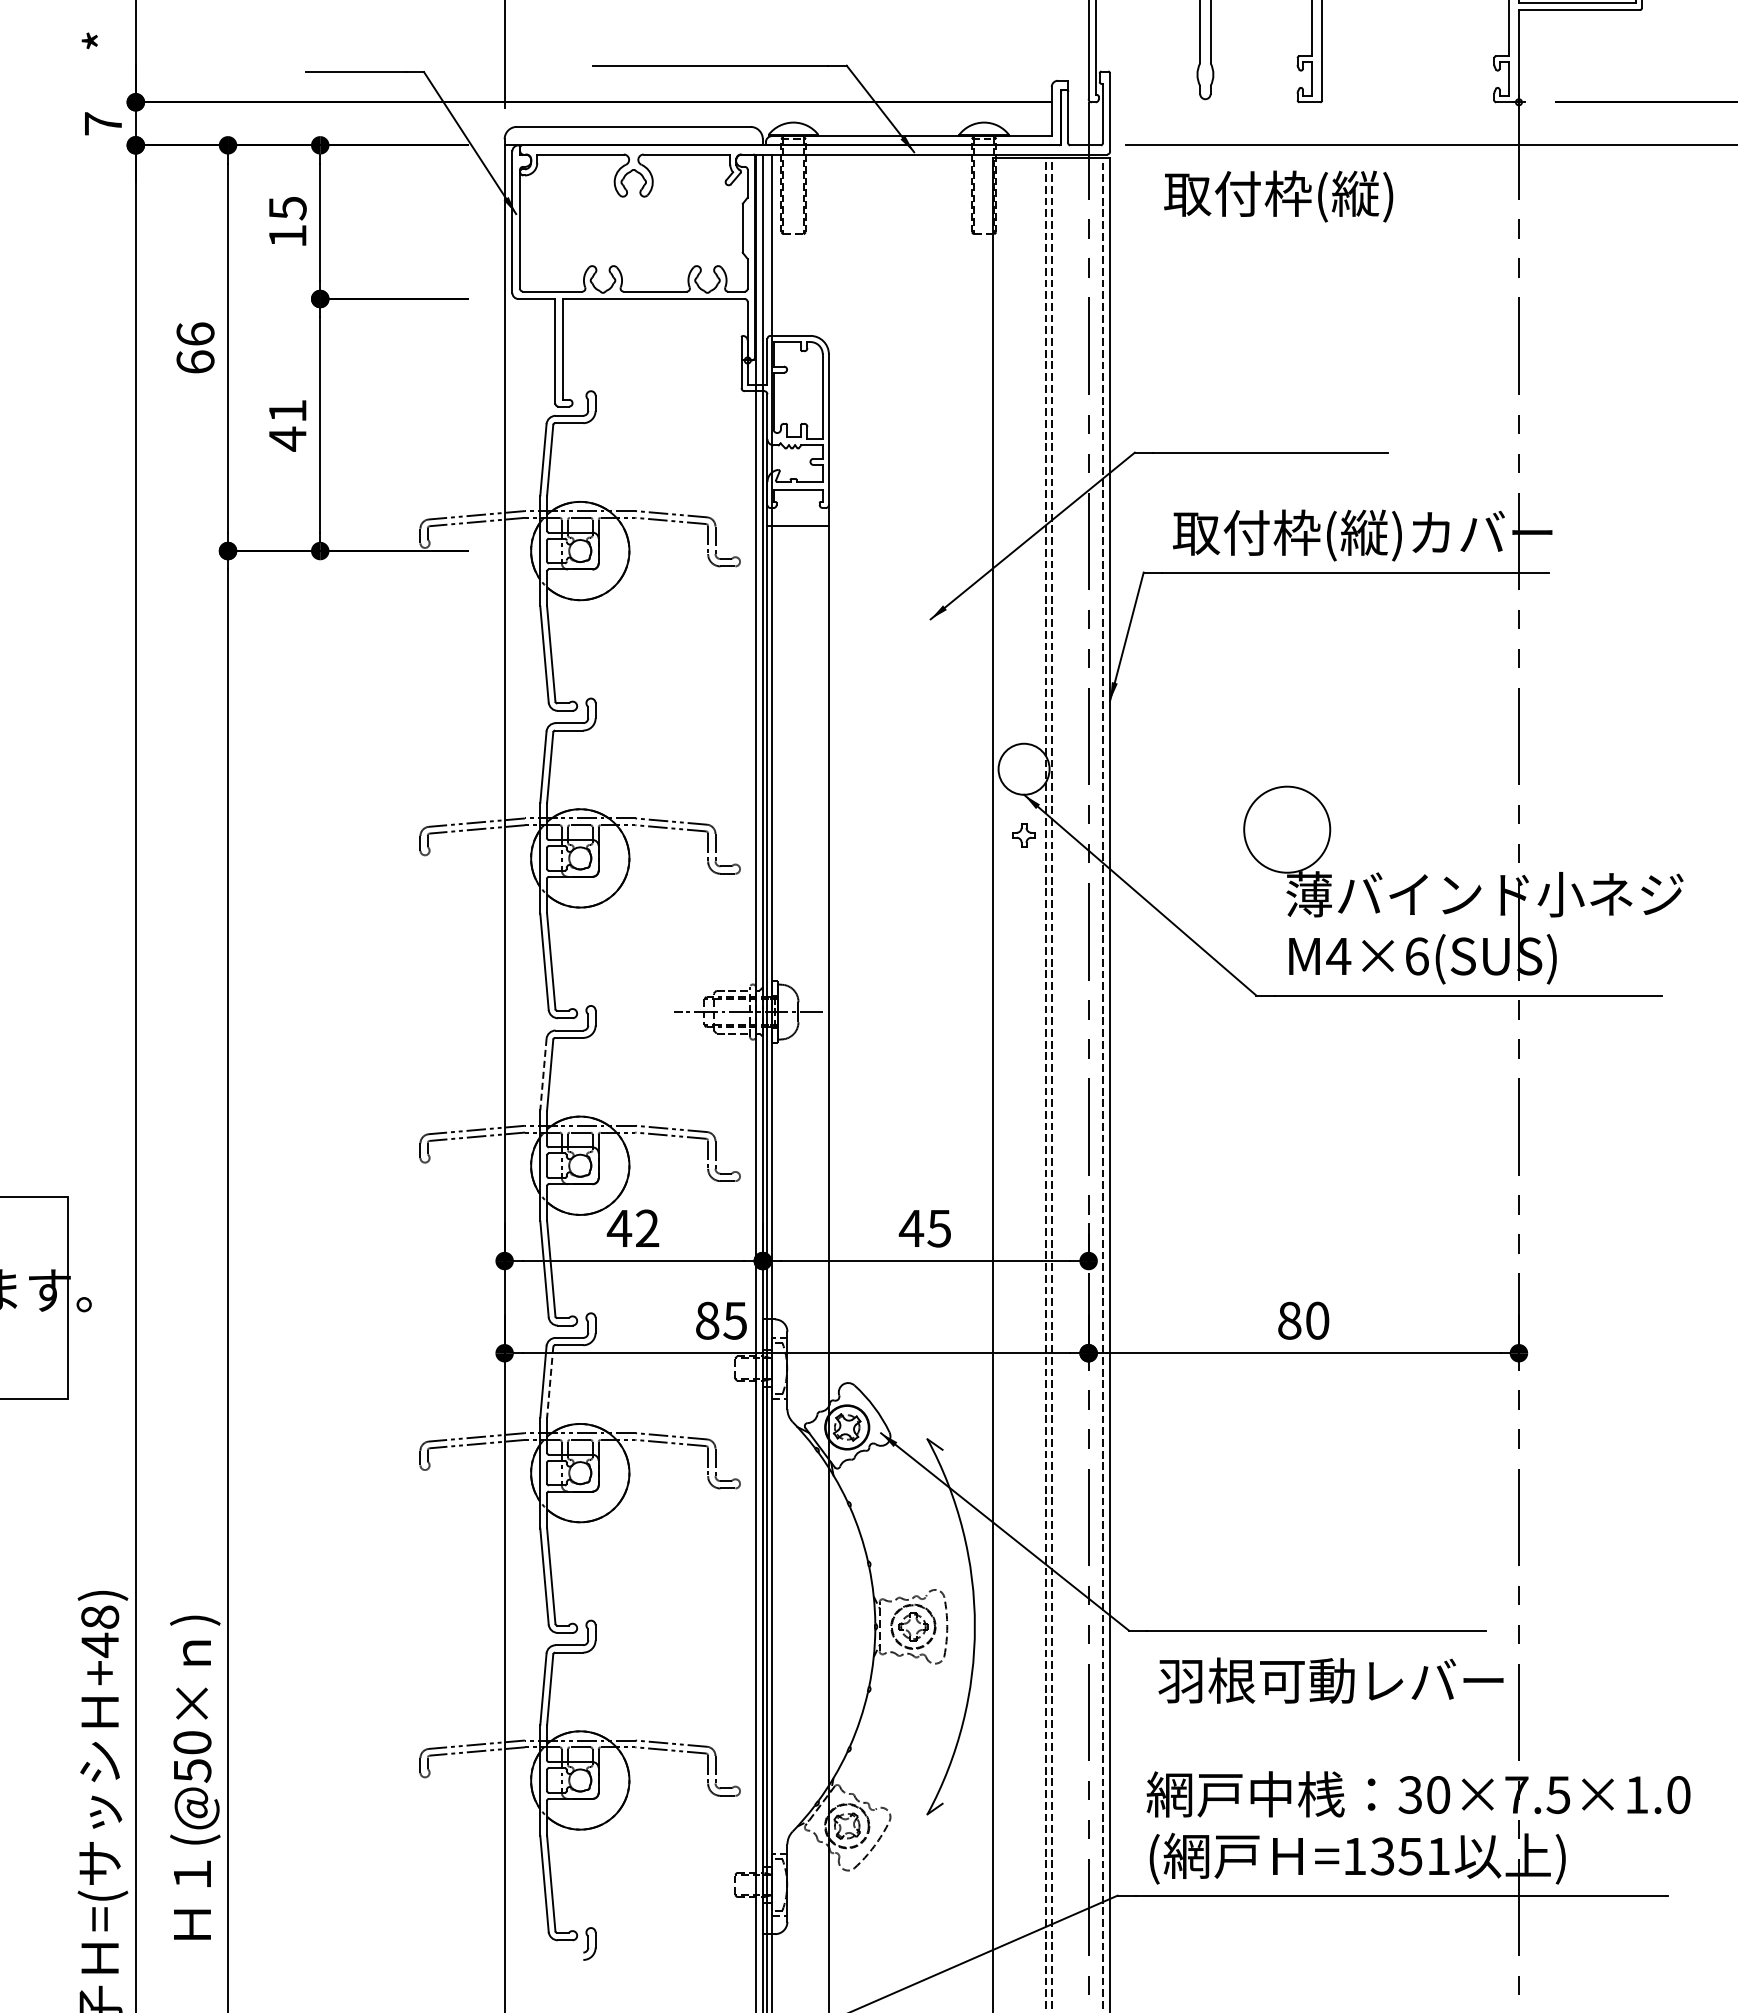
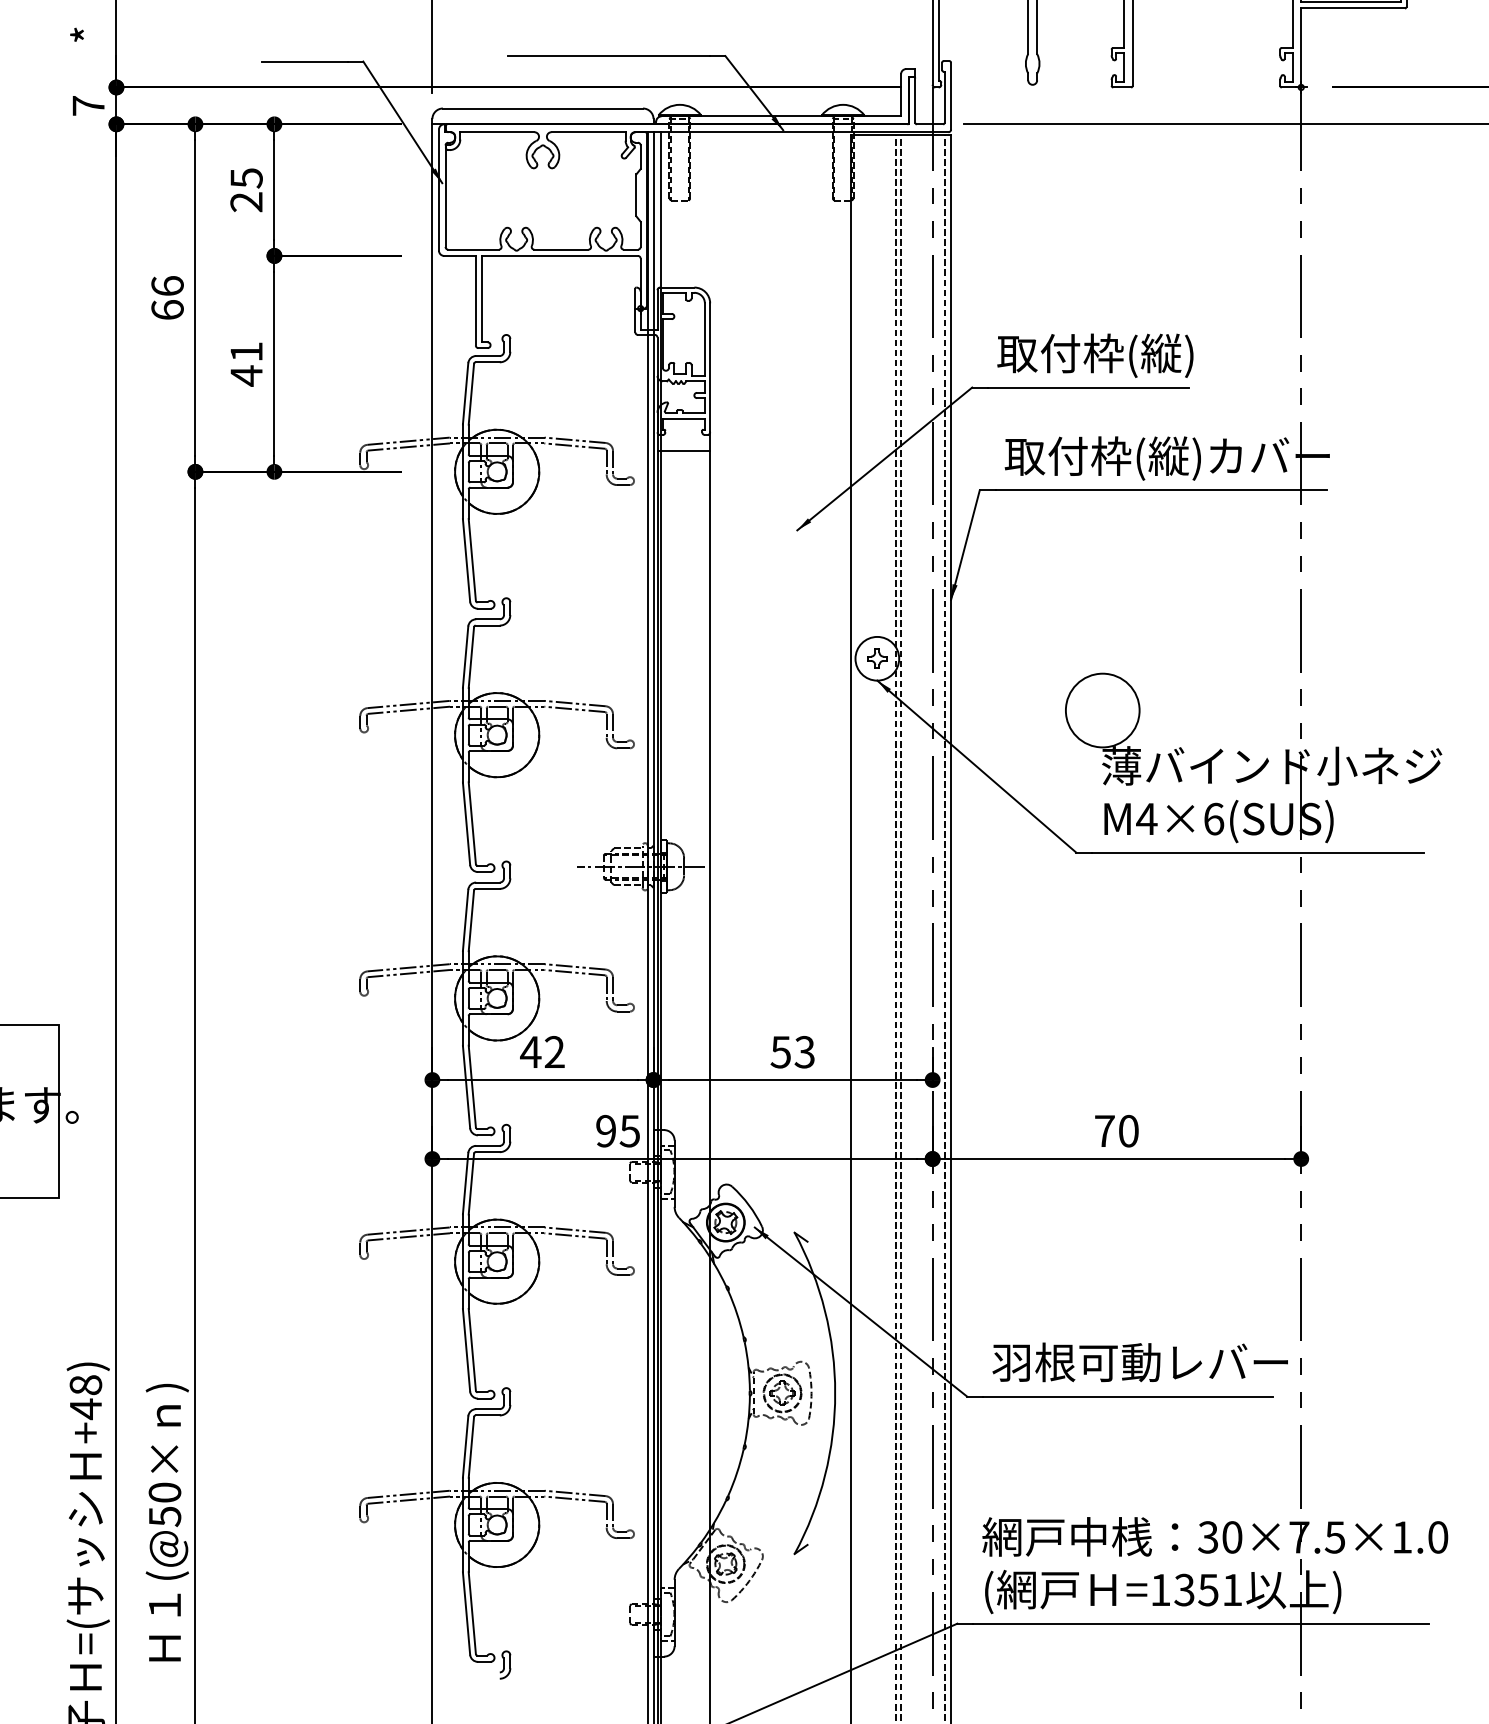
text: (1278, 196) -> (1095, 355), moved
text: (287, 235) -> (246, 201), 15 -> 25
part: (1023, 835) -> (876, 658), moved
line: (543, 1074) -> (465, 920), dashed -> solid
text: (924, 1228) -> (792, 1052), 45 -> 53
text: (707, 1320) -> (606, 1130), 85 -> 95
text: (1289, 1320) -> (1104, 1130), 80 -> 70
line: (550, 1382) -> (471, 1184), dashed -> solid
text: (1330, 1680) -> (1139, 1362), moved

